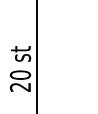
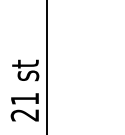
text: (20, 74) -> (24, 98), 20 -> 21

